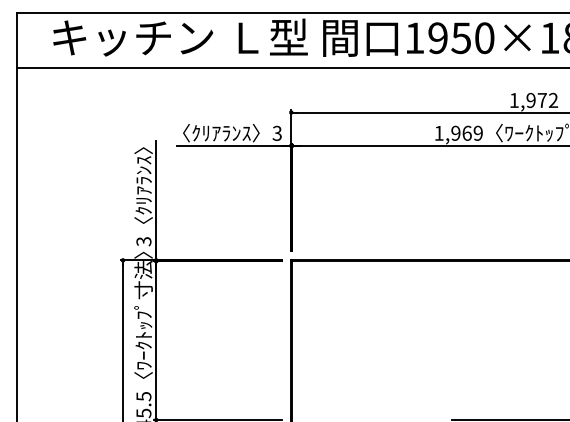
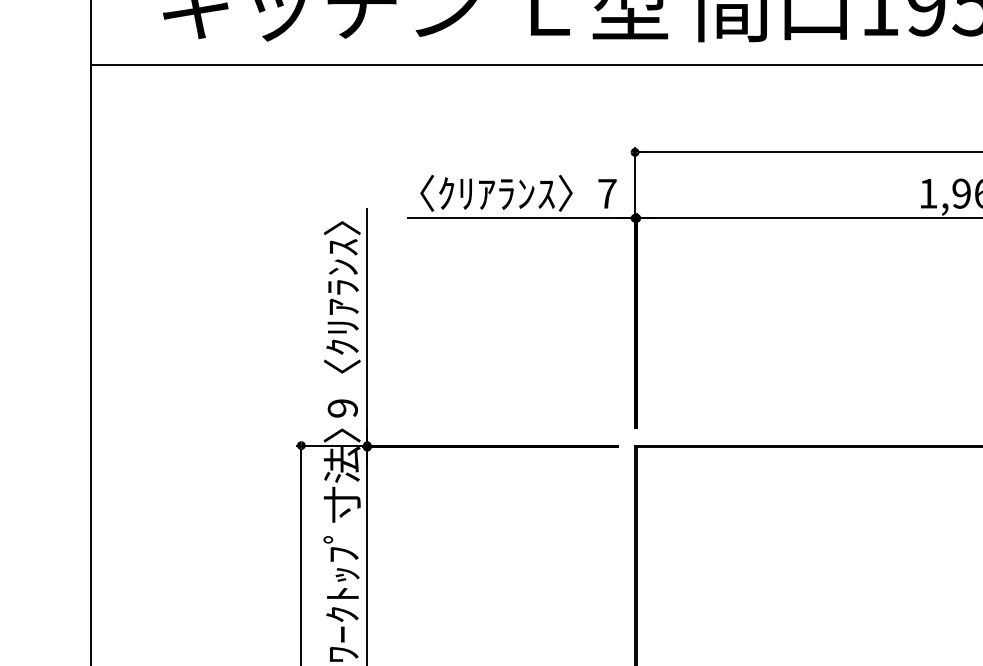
text: (276, 132) -> (605, 192), 3 -> 7
text: (143, 241) -> (342, 408), 3 -> 9

